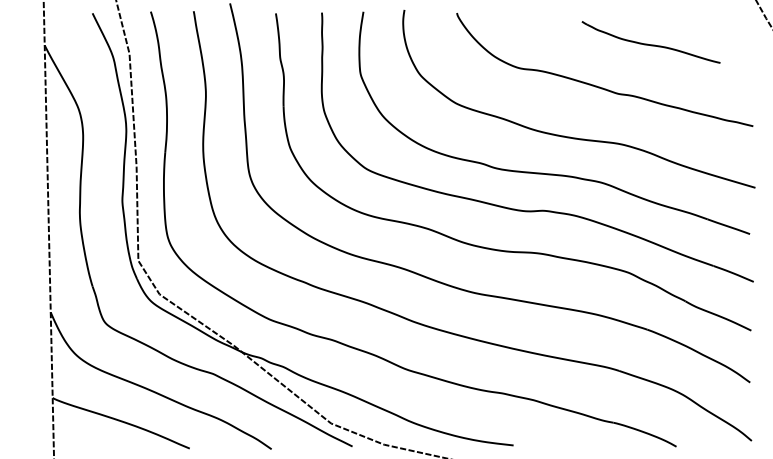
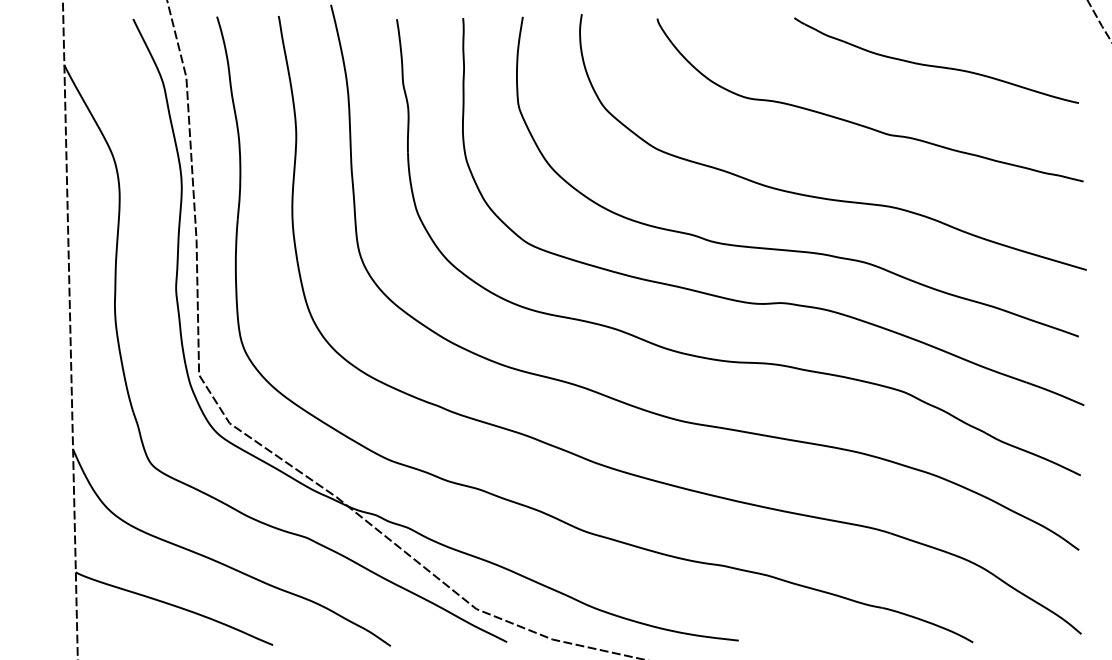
part: (651, 42) -> (937, 61), size x1.43

